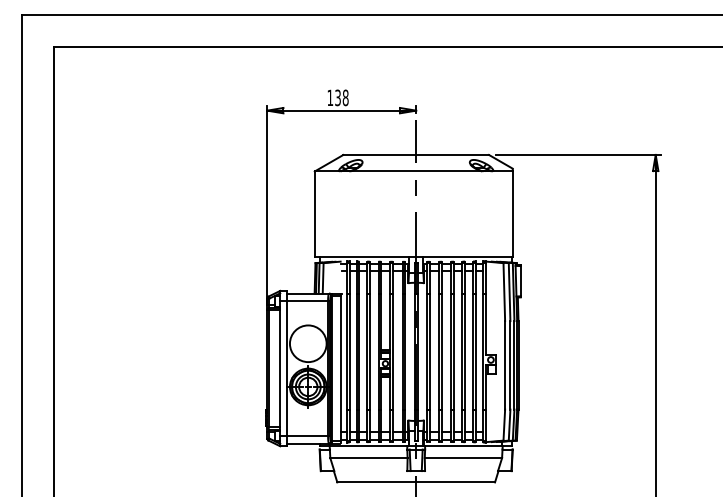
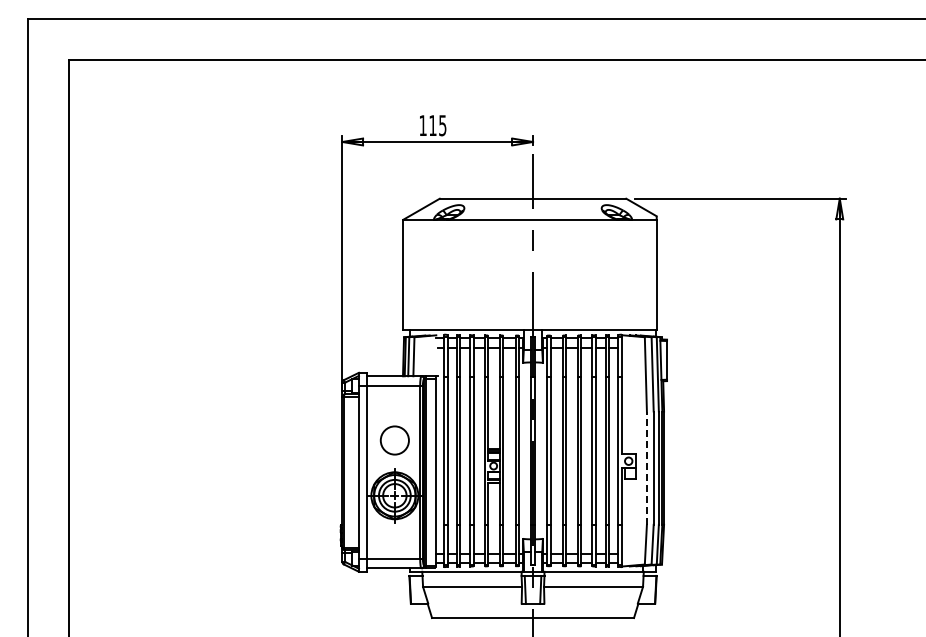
text: (341, 97) -> (437, 125), 138 -> 115
circle: (308, 343) -> (394, 440), size x0.6
line: (504, 365) -> (646, 468), solid -> dashed

